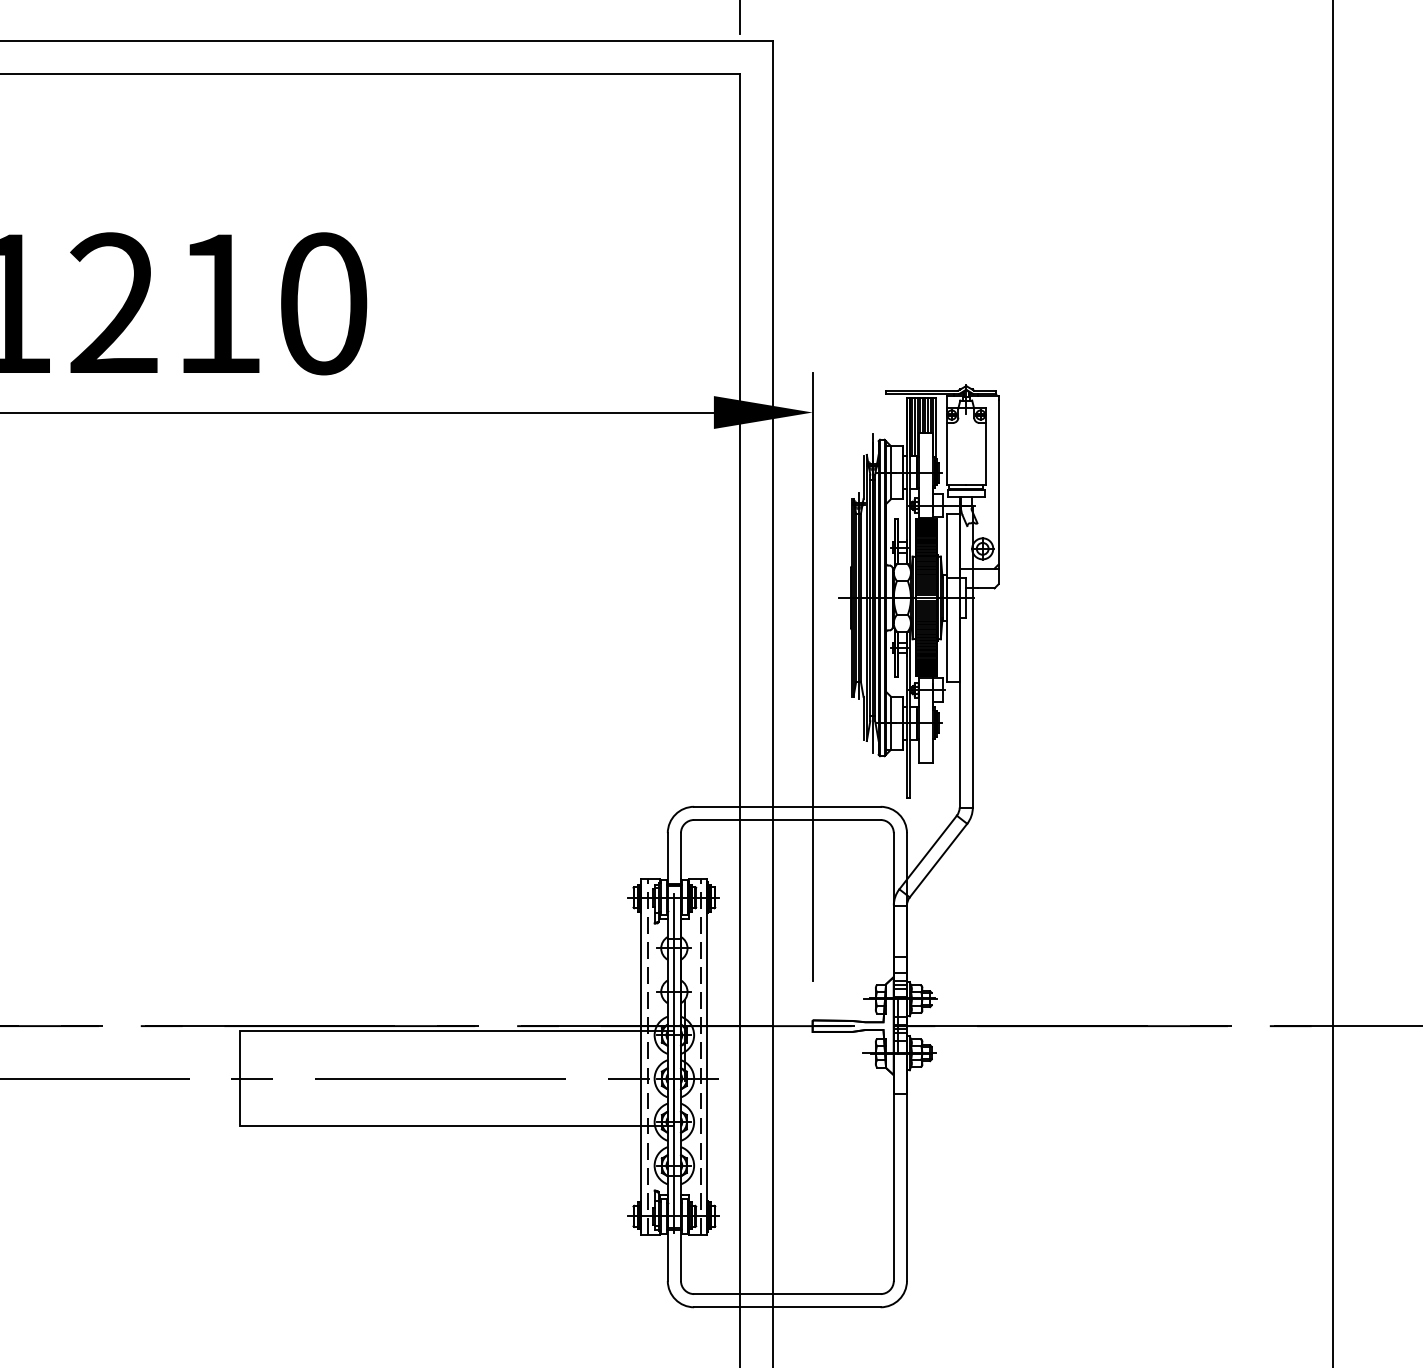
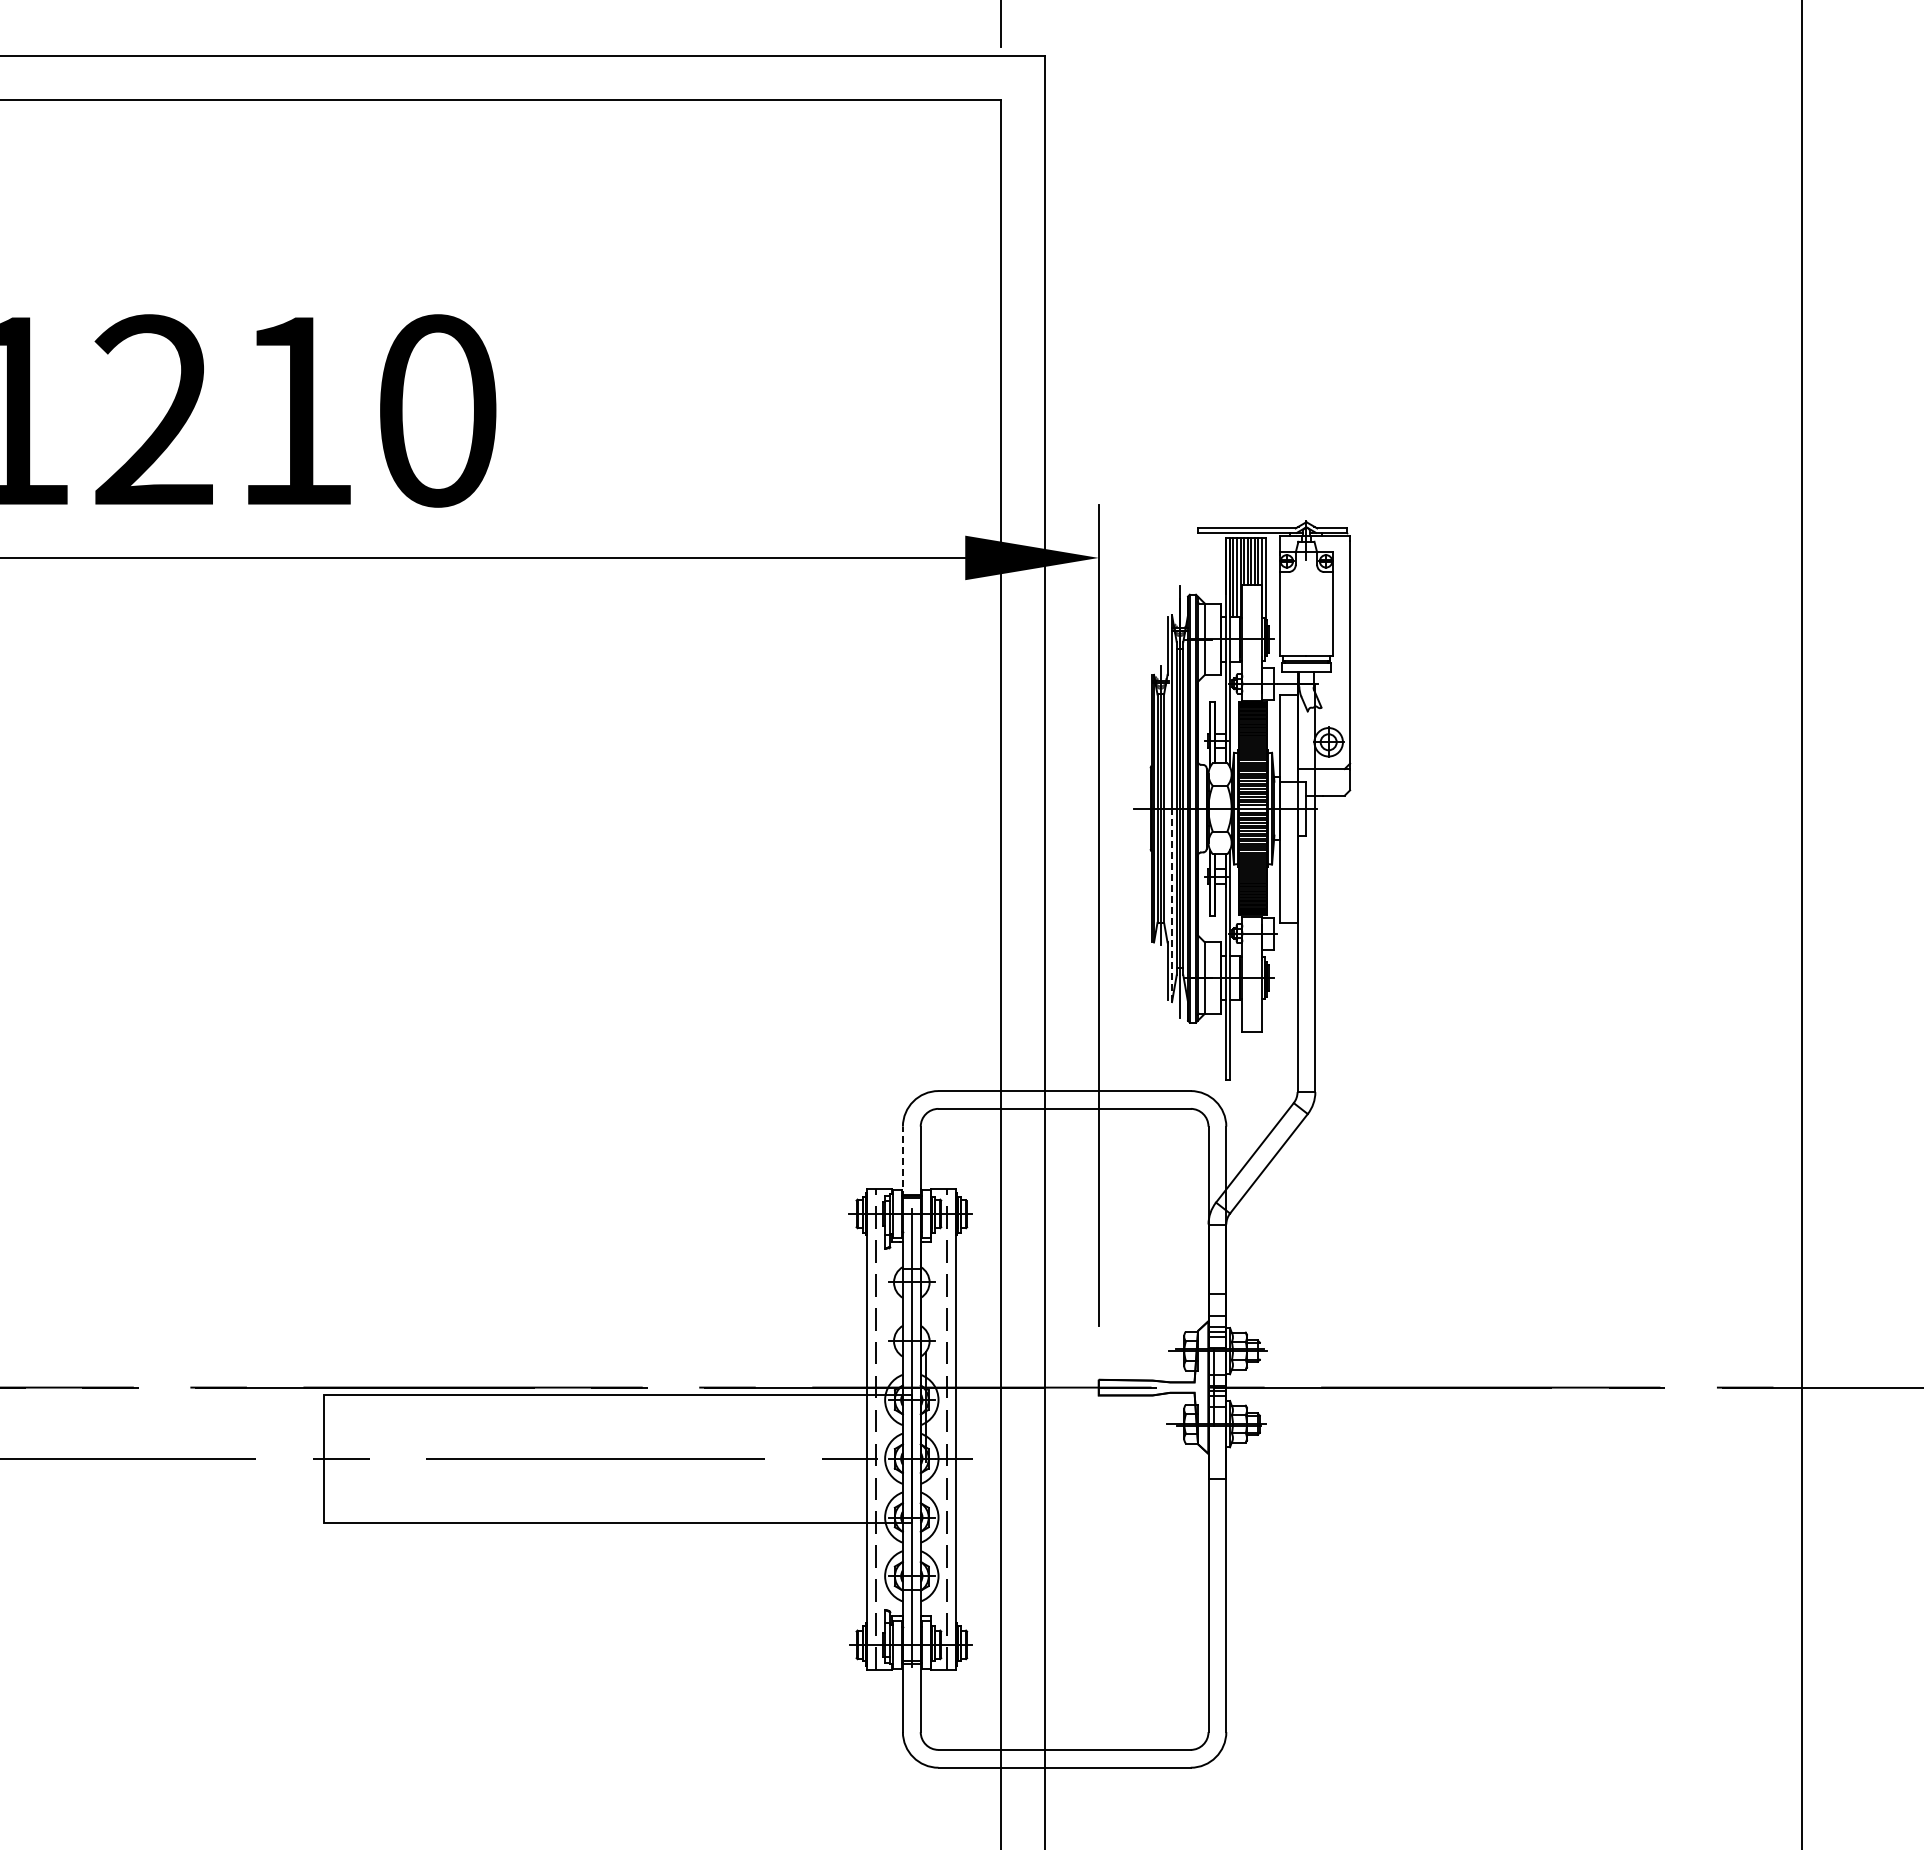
line: (867, 669) -> (1172, 905), solid -> dashed
line: (667, 859) -> (902, 1162), solid -> dashed

